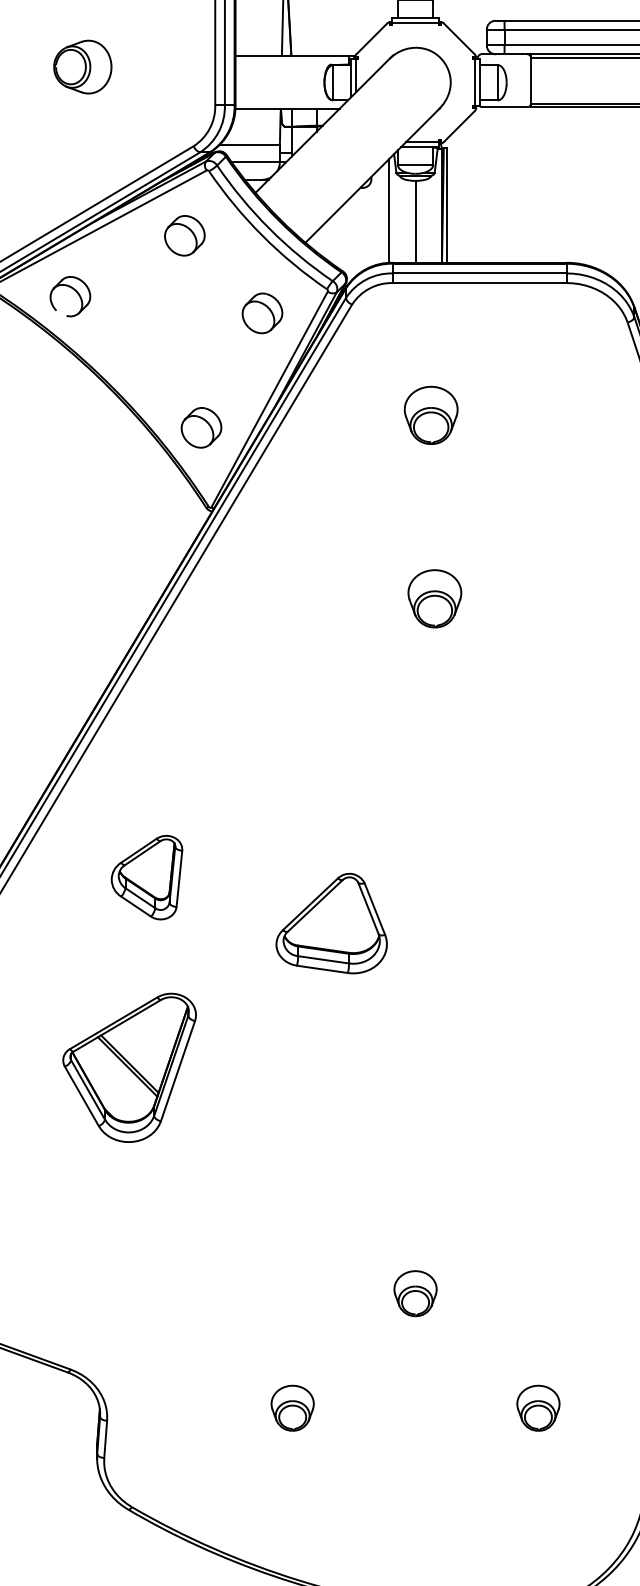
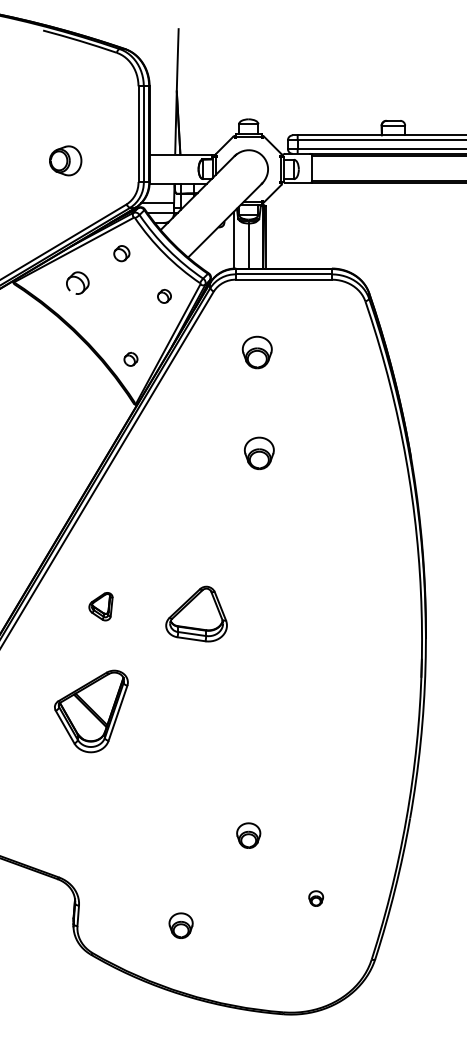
part: (184, 235) -> (121, 253), size x0.7
part: (69, 295) -> (77, 282), moved
part: (262, 313) -> (164, 296), size x0.6
part: (200, 428) -> (130, 359), size x0.6
part: (146, 877) -> (100, 606), size x0.6
part: (331, 922) -> (196, 613), moved
part: (291, 1407) -> (180, 925), moved
part: (536, 1407) -> (315, 898), size x0.6

